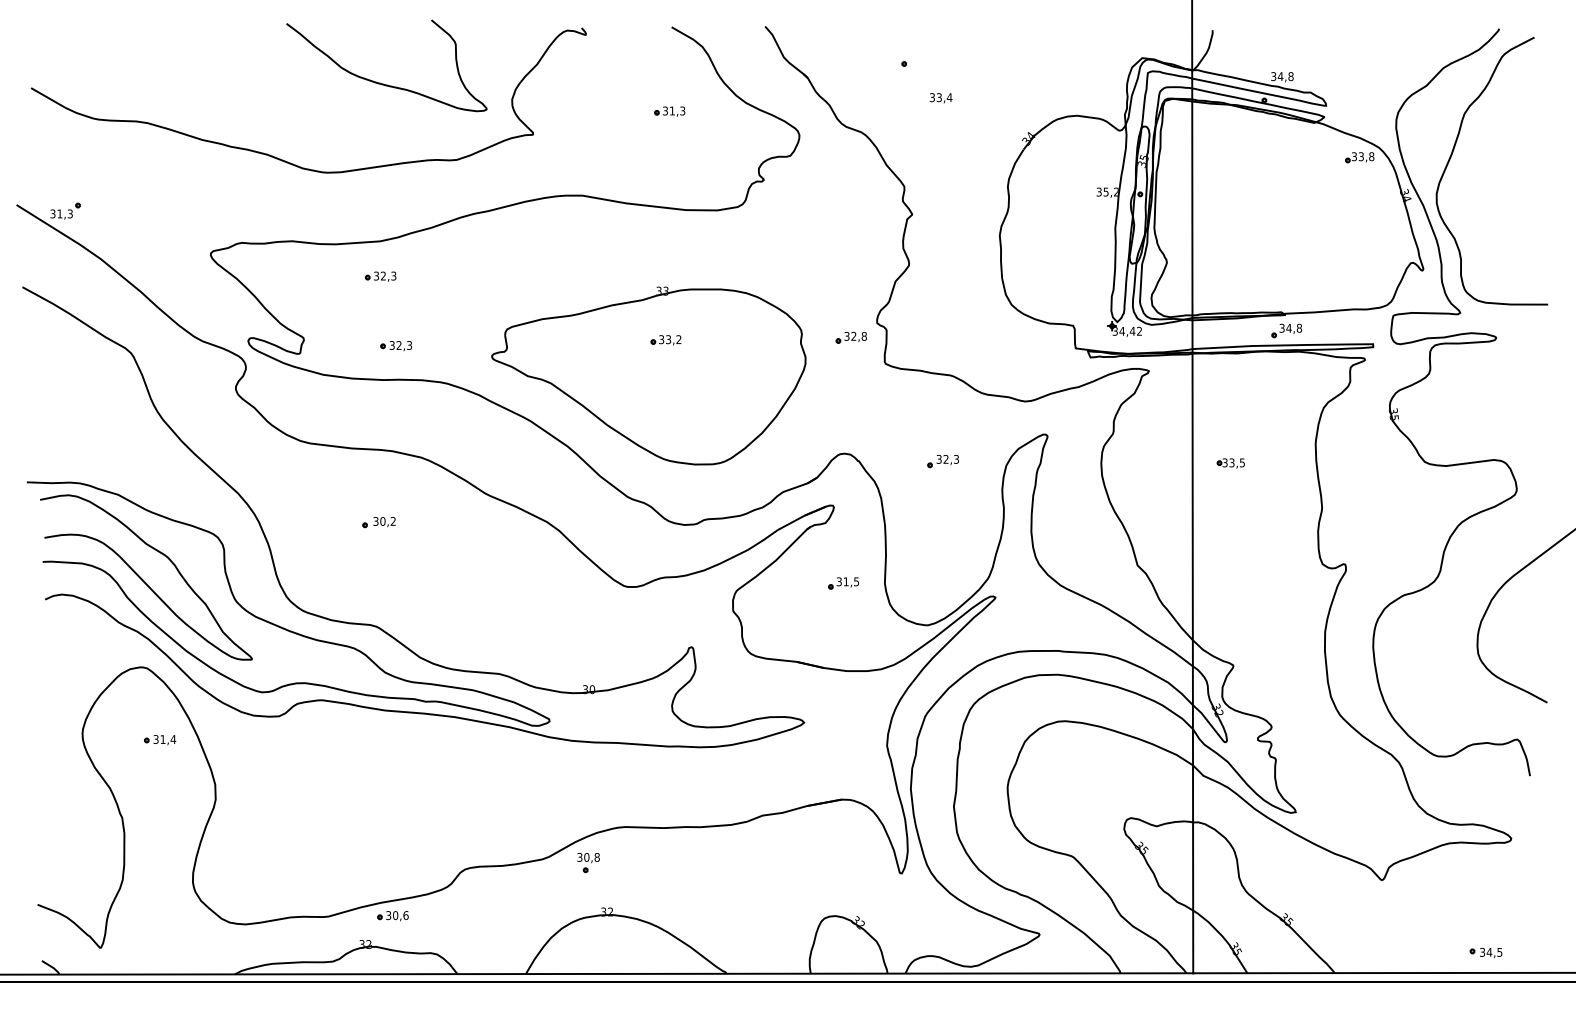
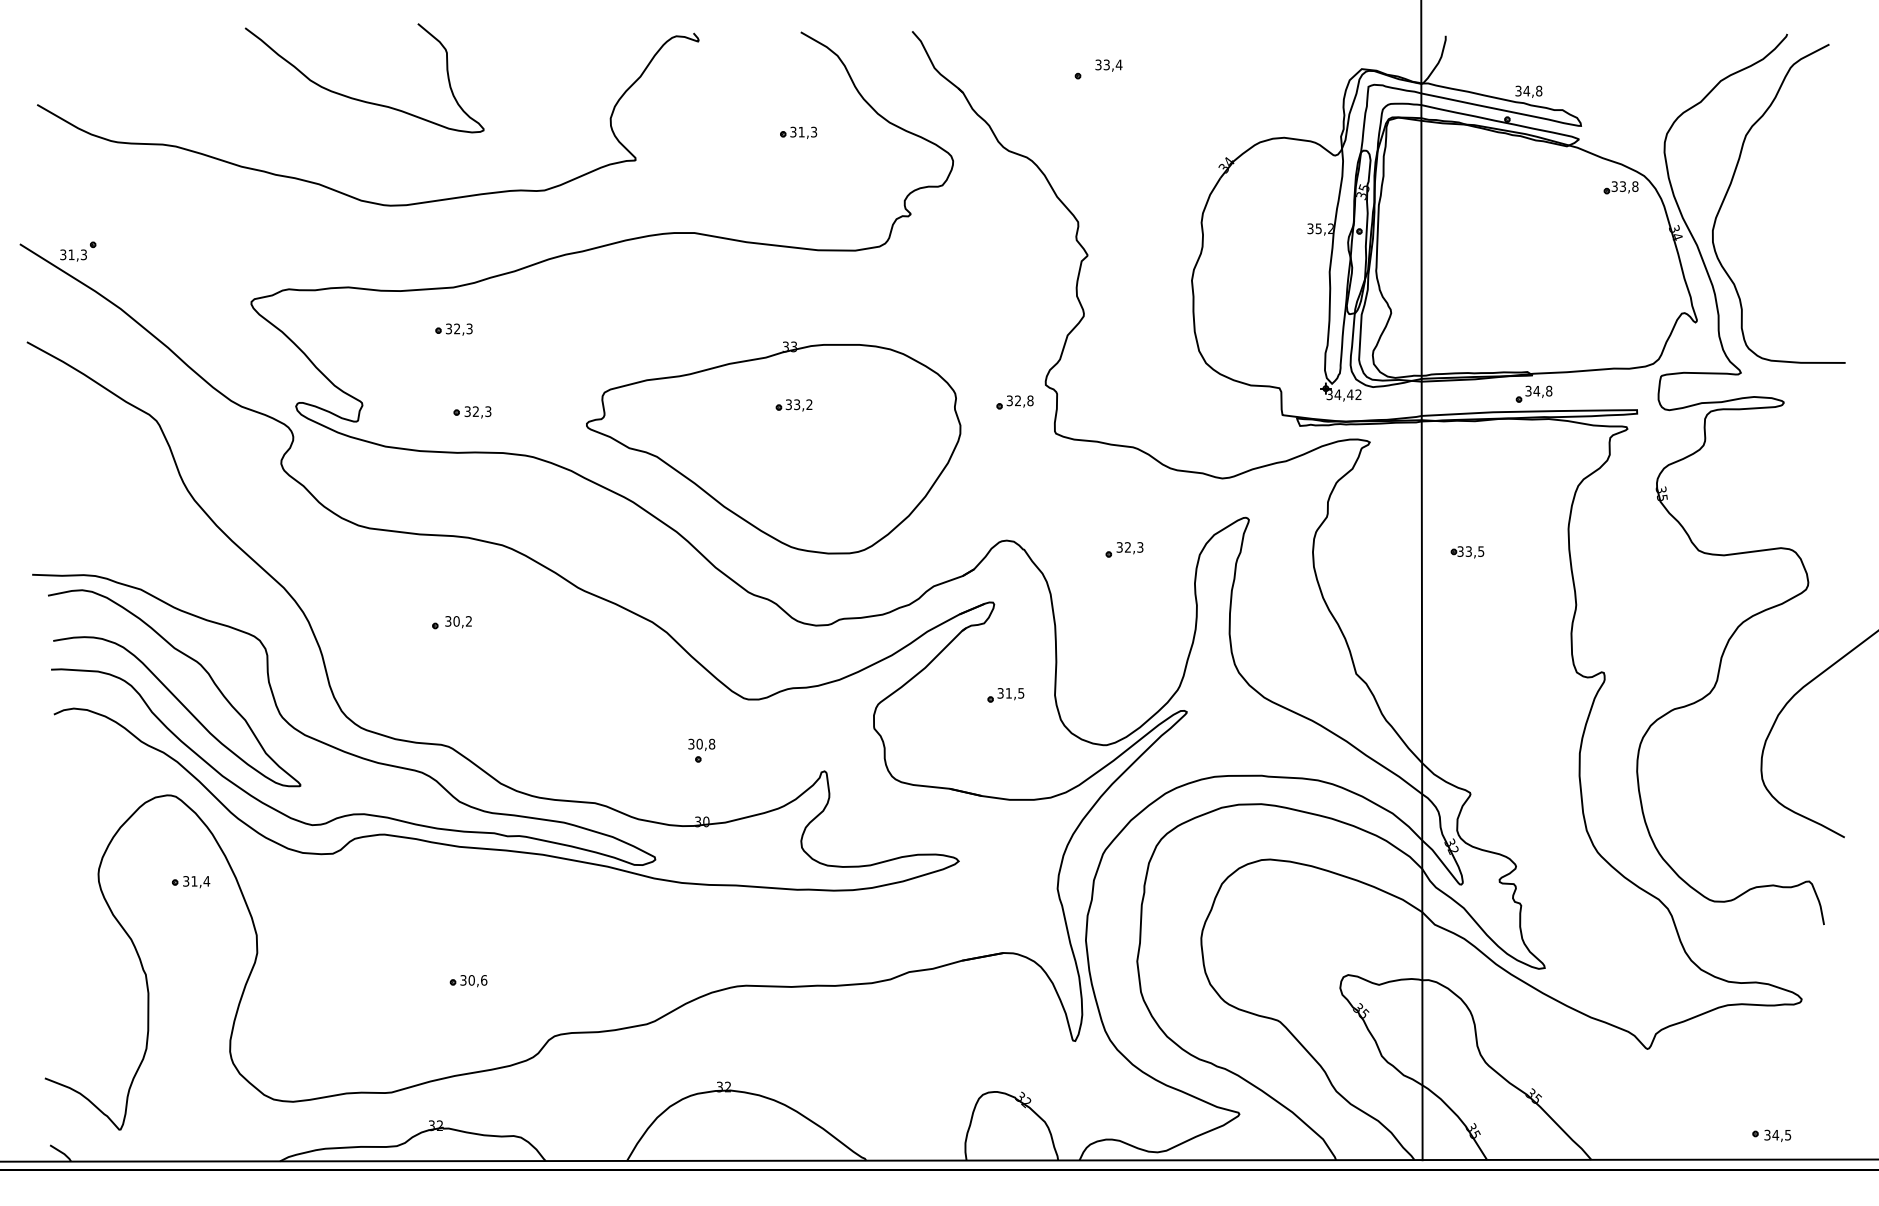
curve: (380, 82) -> (357, 98), moved
text: (940, 98) -> (1108, 65), moved
part: (588, 863) -> (701, 751), moved
part: (392, 916) -> (468, 981), moved

